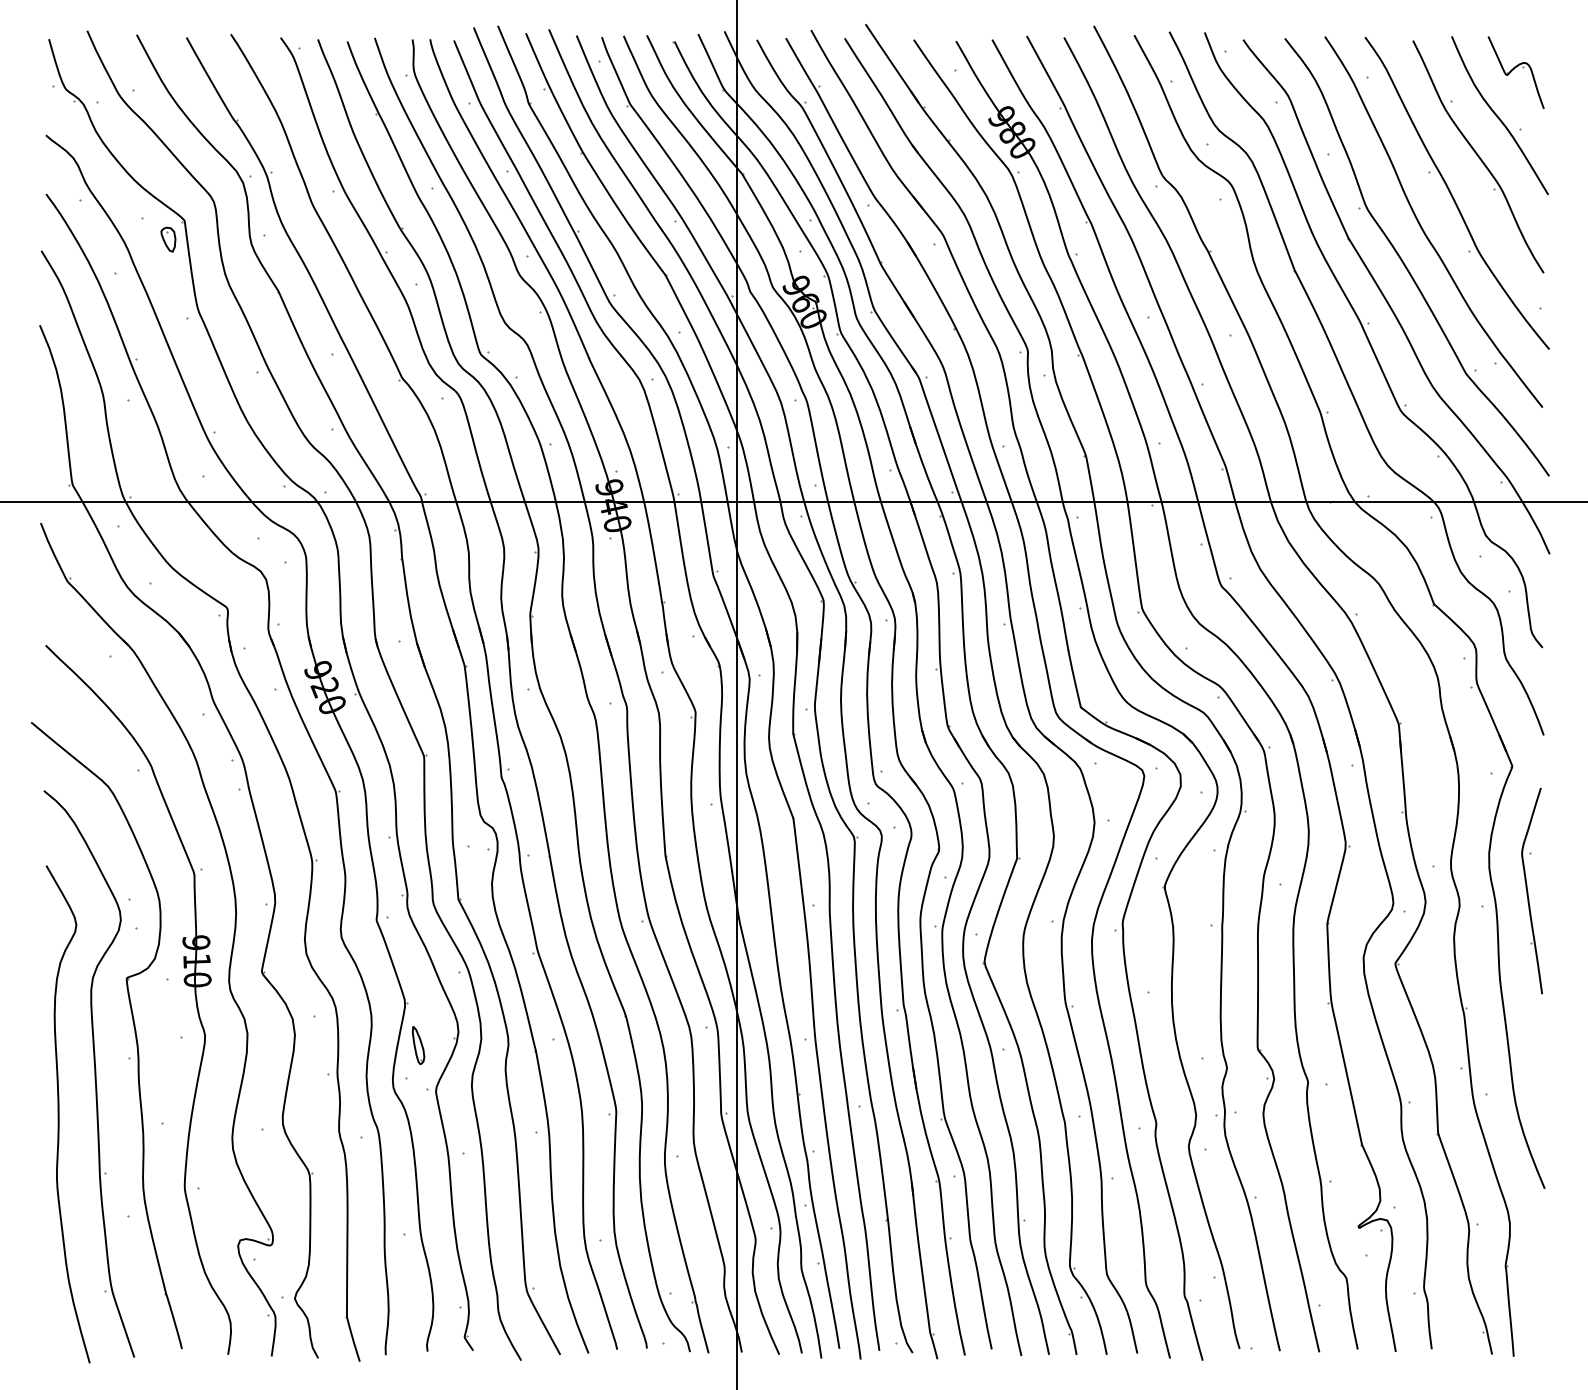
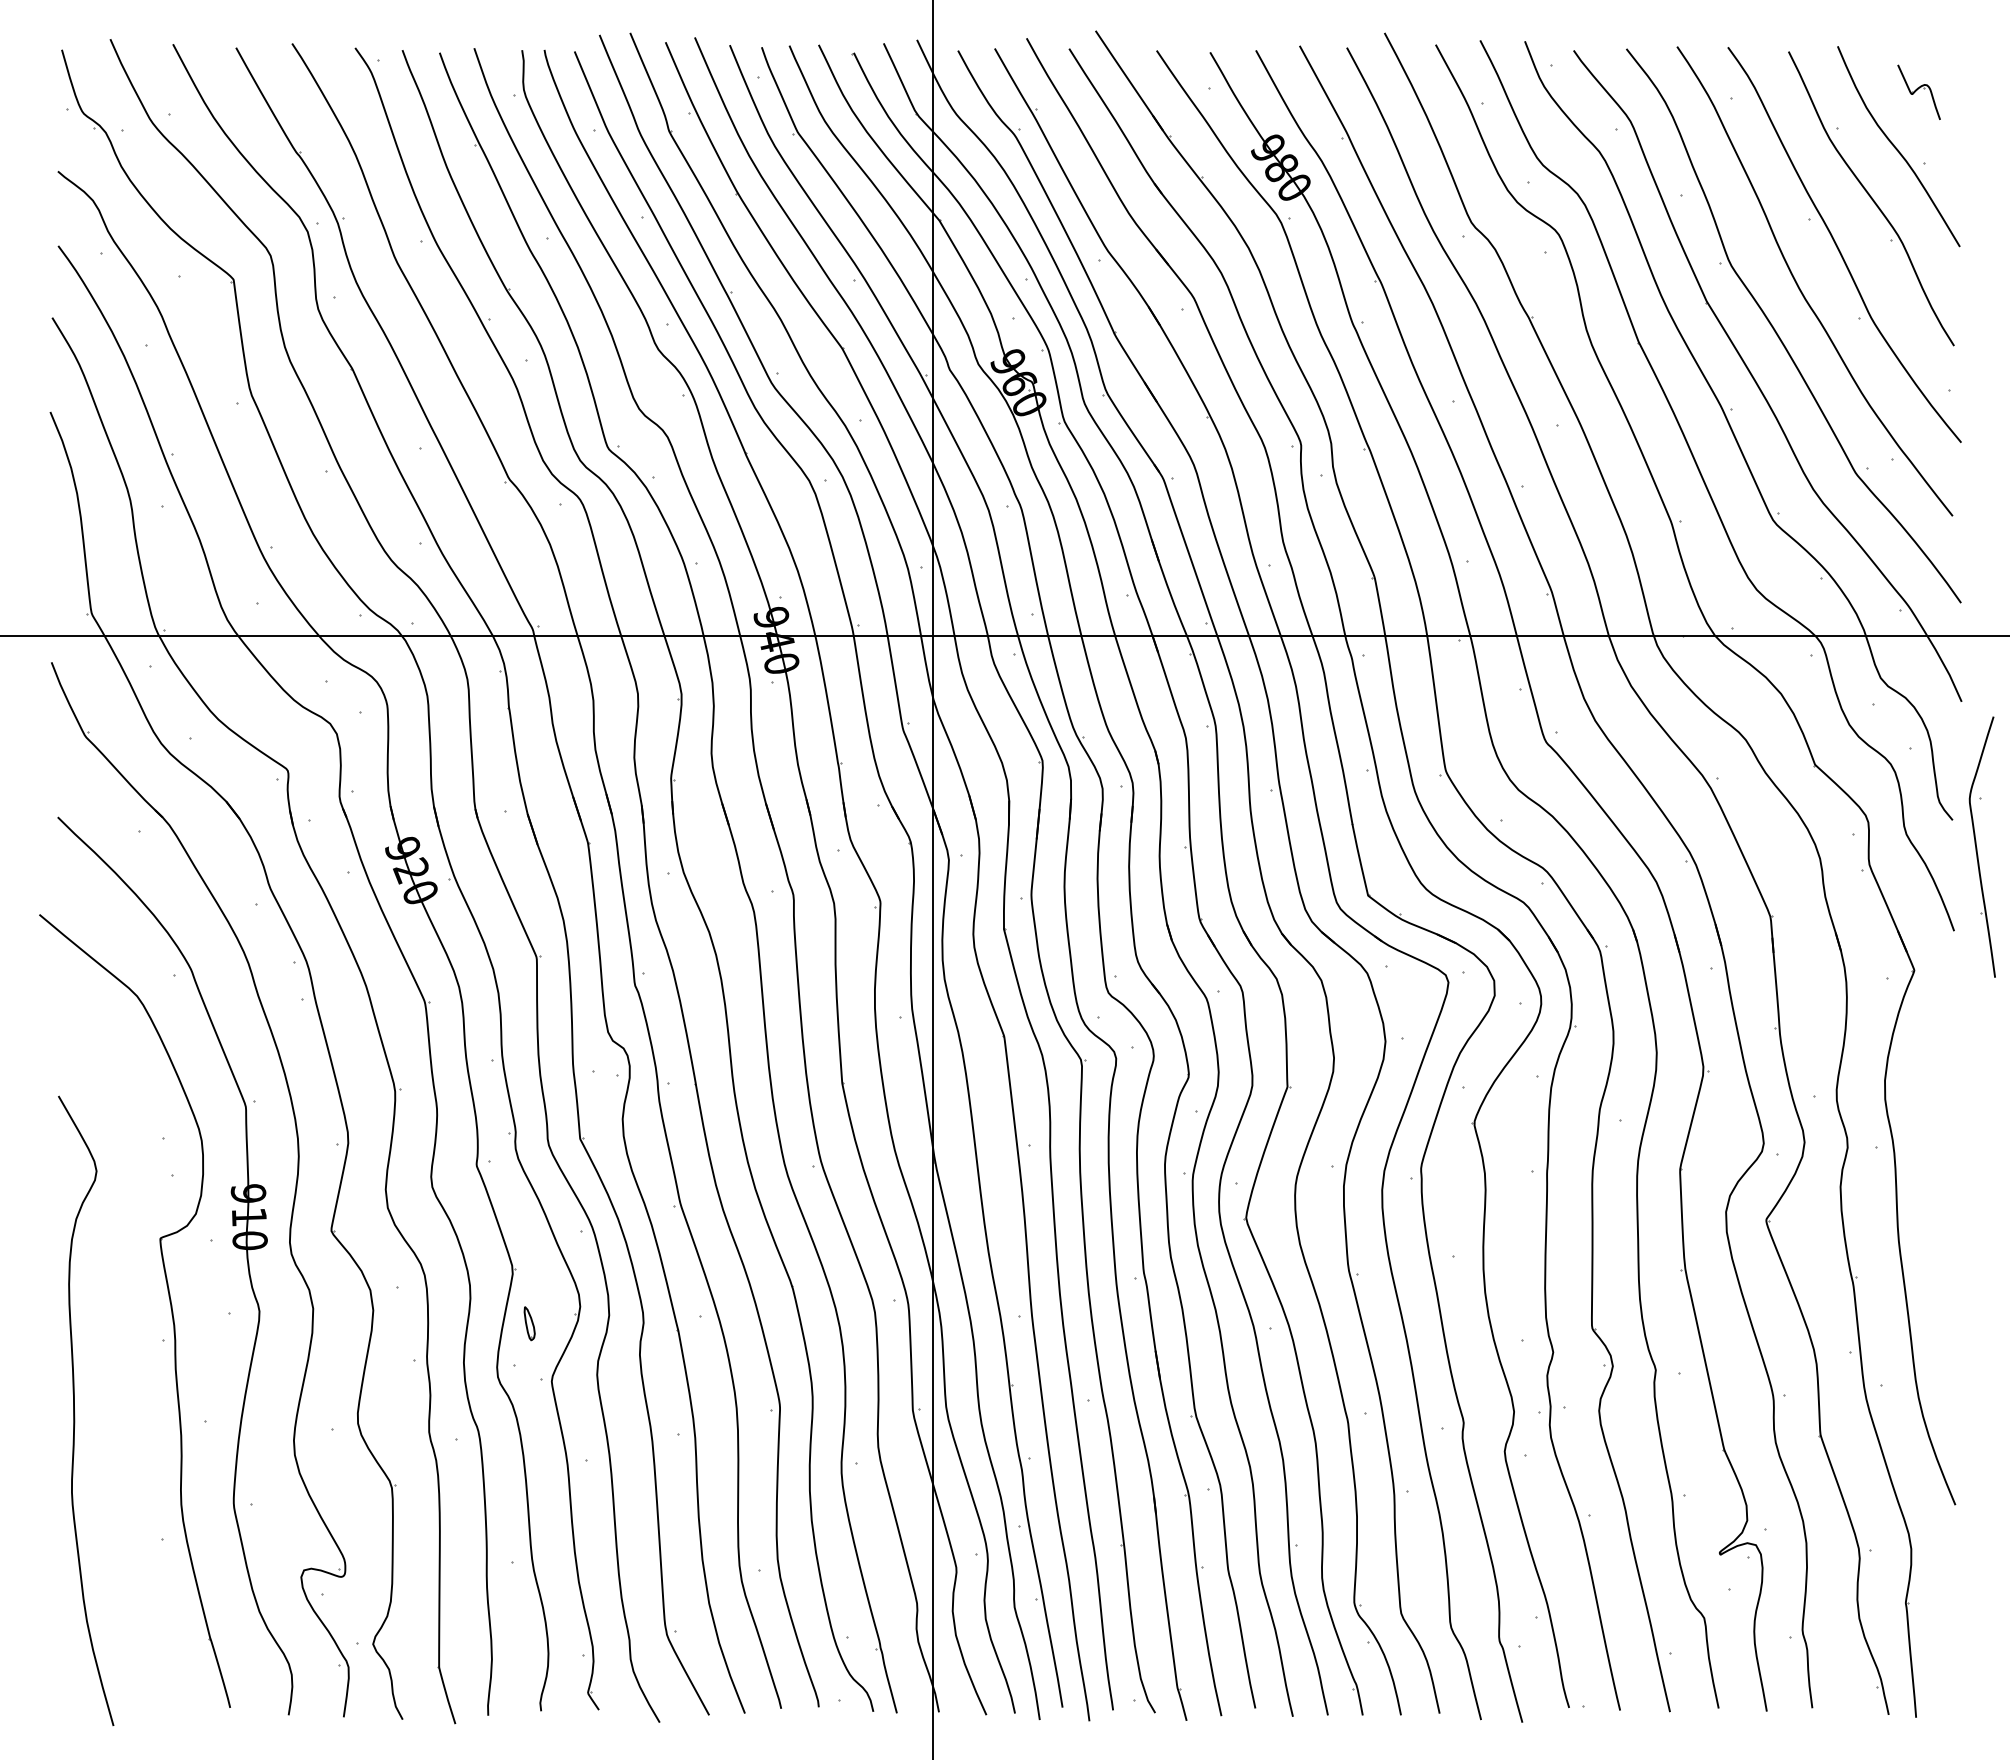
part: (1515, 72) -> (1918, 91), size x0.6
part: (168, 239) -> (213, 303), removed
part: (1531, 890) -> (1981, 846), moved
part: (418, 1045) -> (529, 1323), size x0.7
part: (88, 1073) -> (111, 1359), removed

